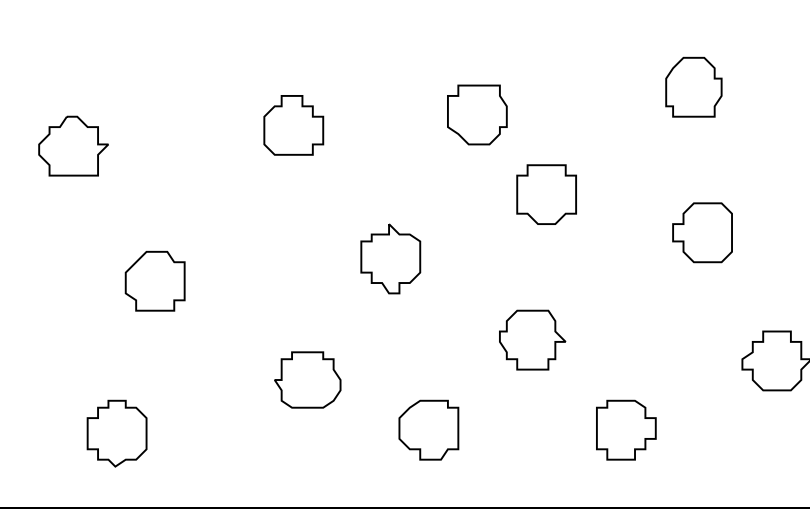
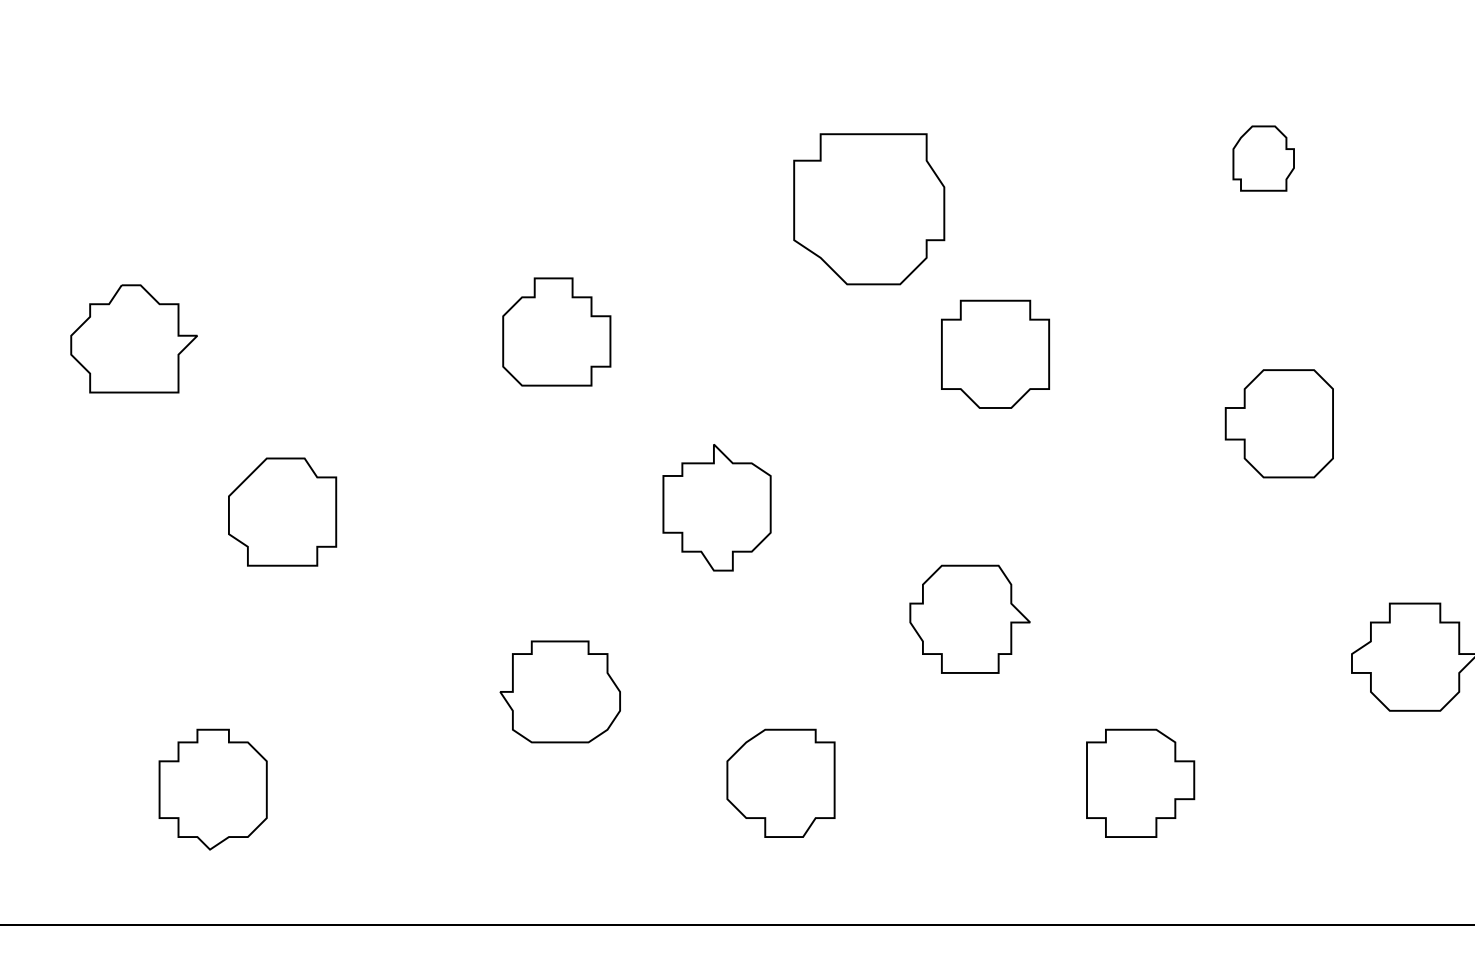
part: (693, 86) -> (1262, 157), size x0.6
part: (477, 114) -> (869, 208), size x1.4
part: (293, 125) -> (556, 332), moved
part: (73, 145) -> (133, 337), moved
part: (390, 258) -> (716, 507), moved

